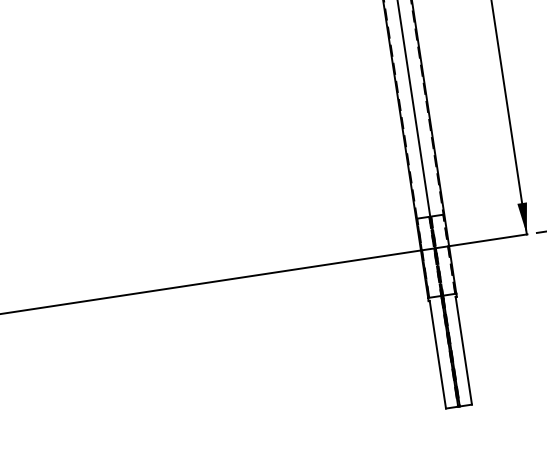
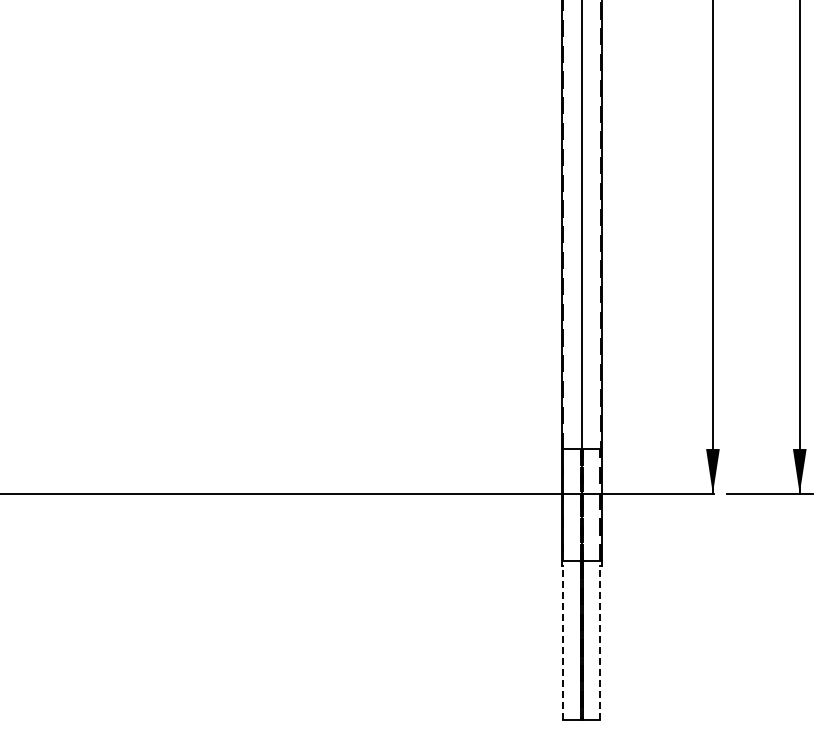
line: (463, 350) -> (600, 642), solid -> dashed
line: (437, 354) -> (563, 642), solid -> dashed

